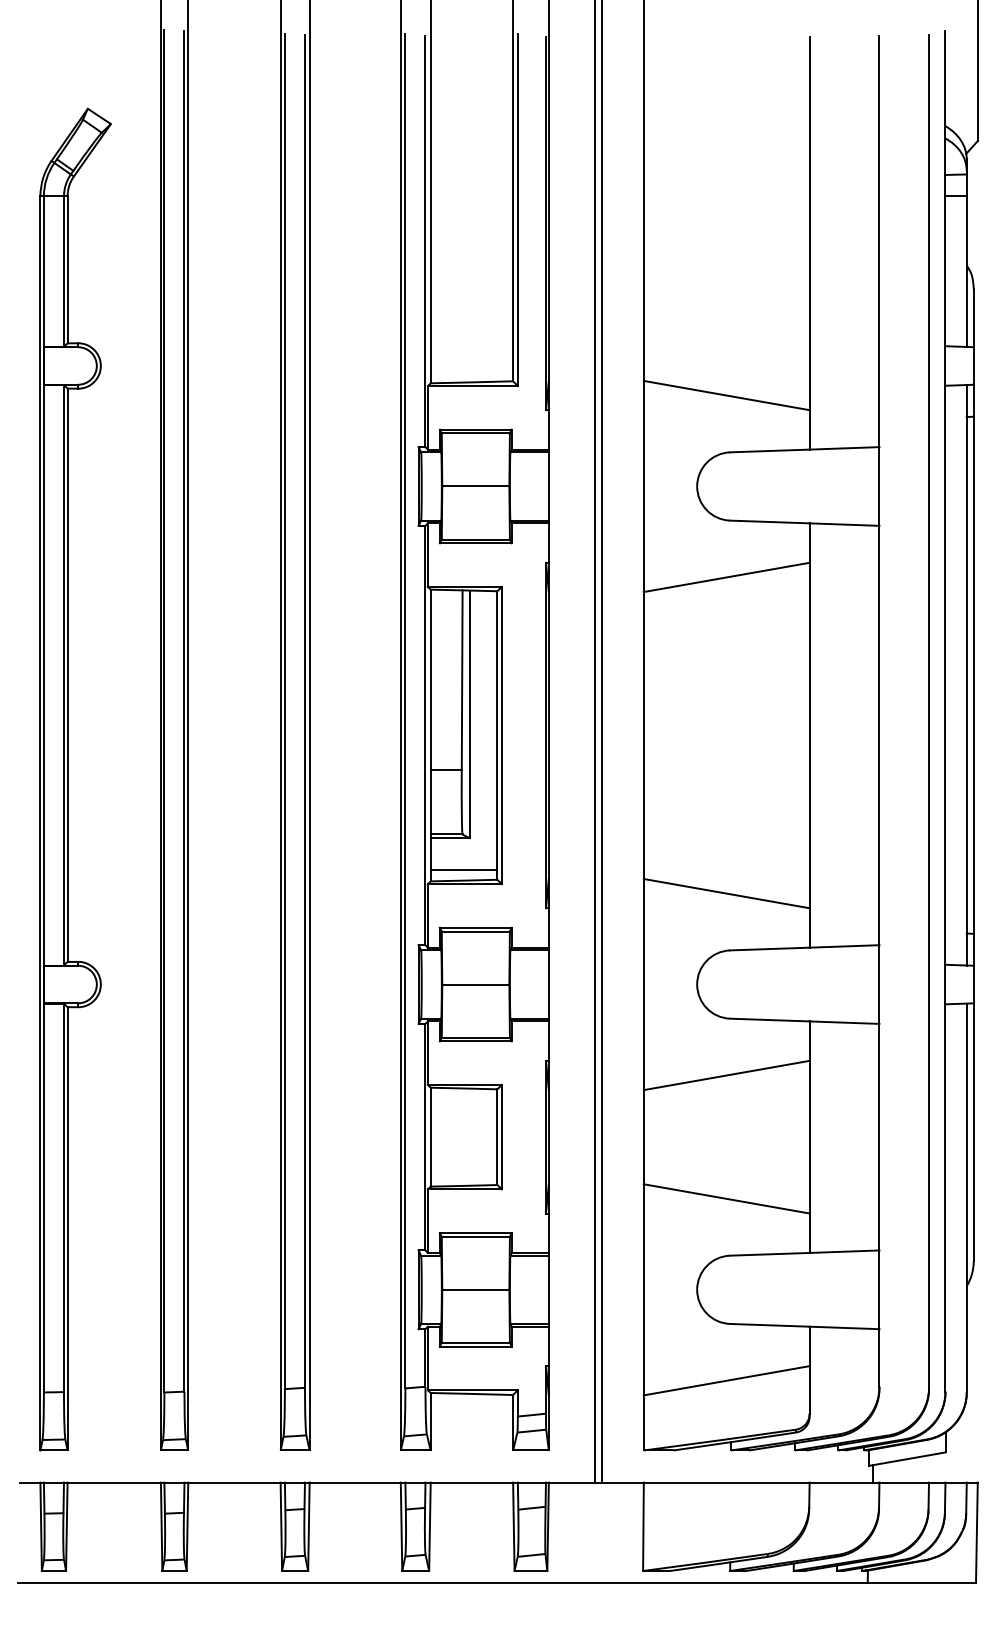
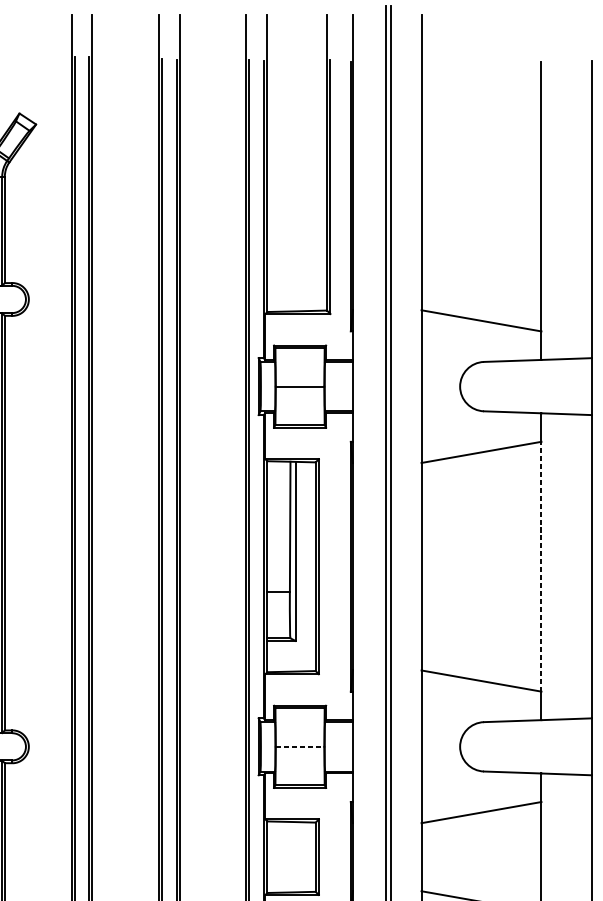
line: (809, 735) -> (541, 566), solid -> dashed
line: (463, 869) -> (291, 663), removed
line: (475, 984) -> (299, 746), solid -> dashed

